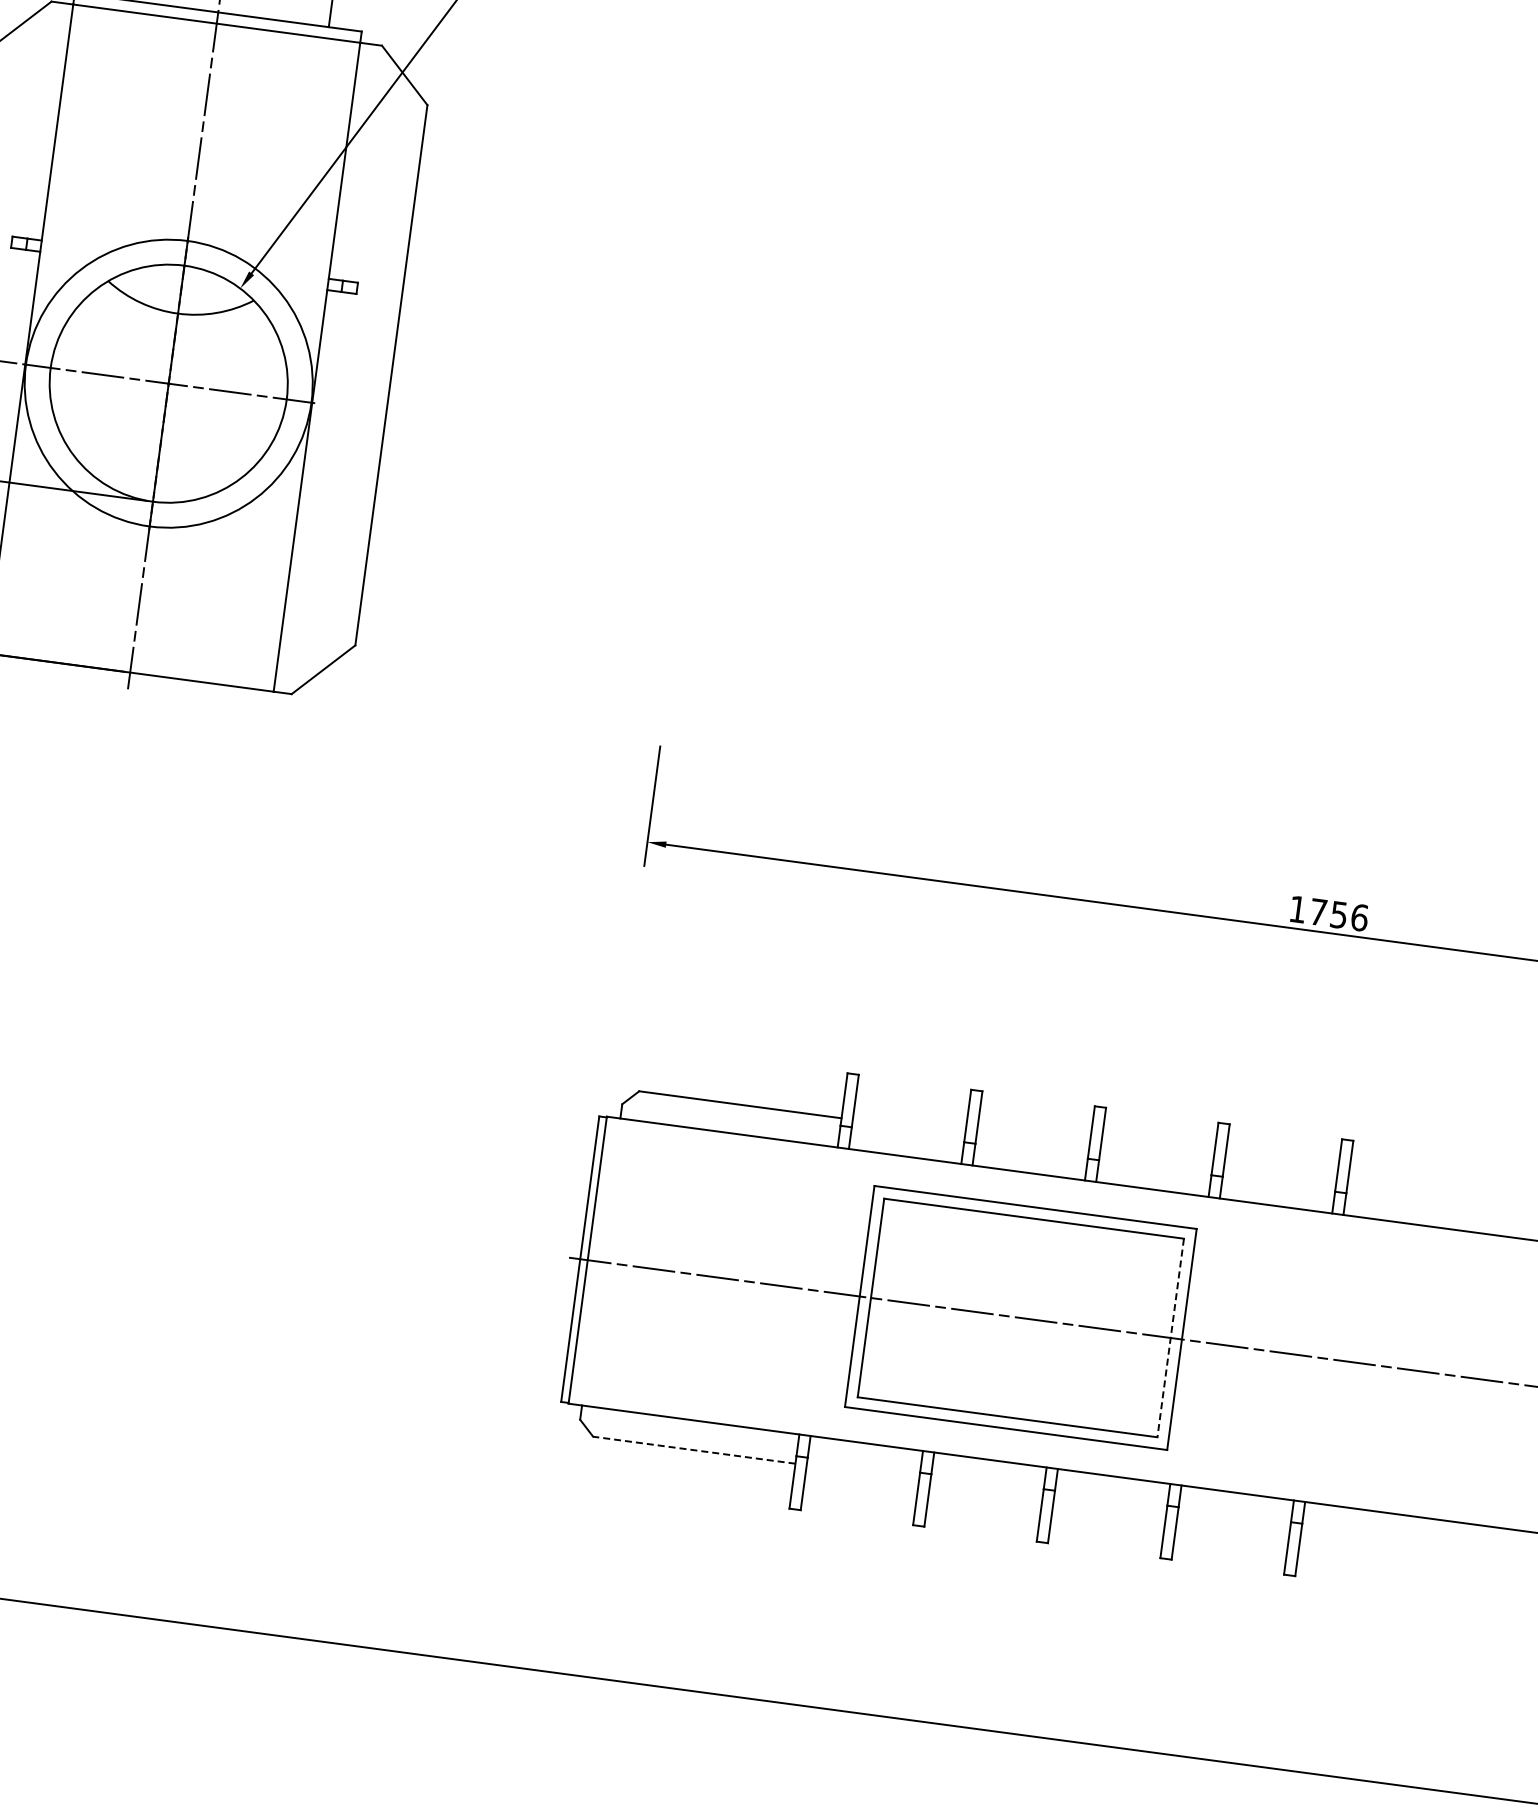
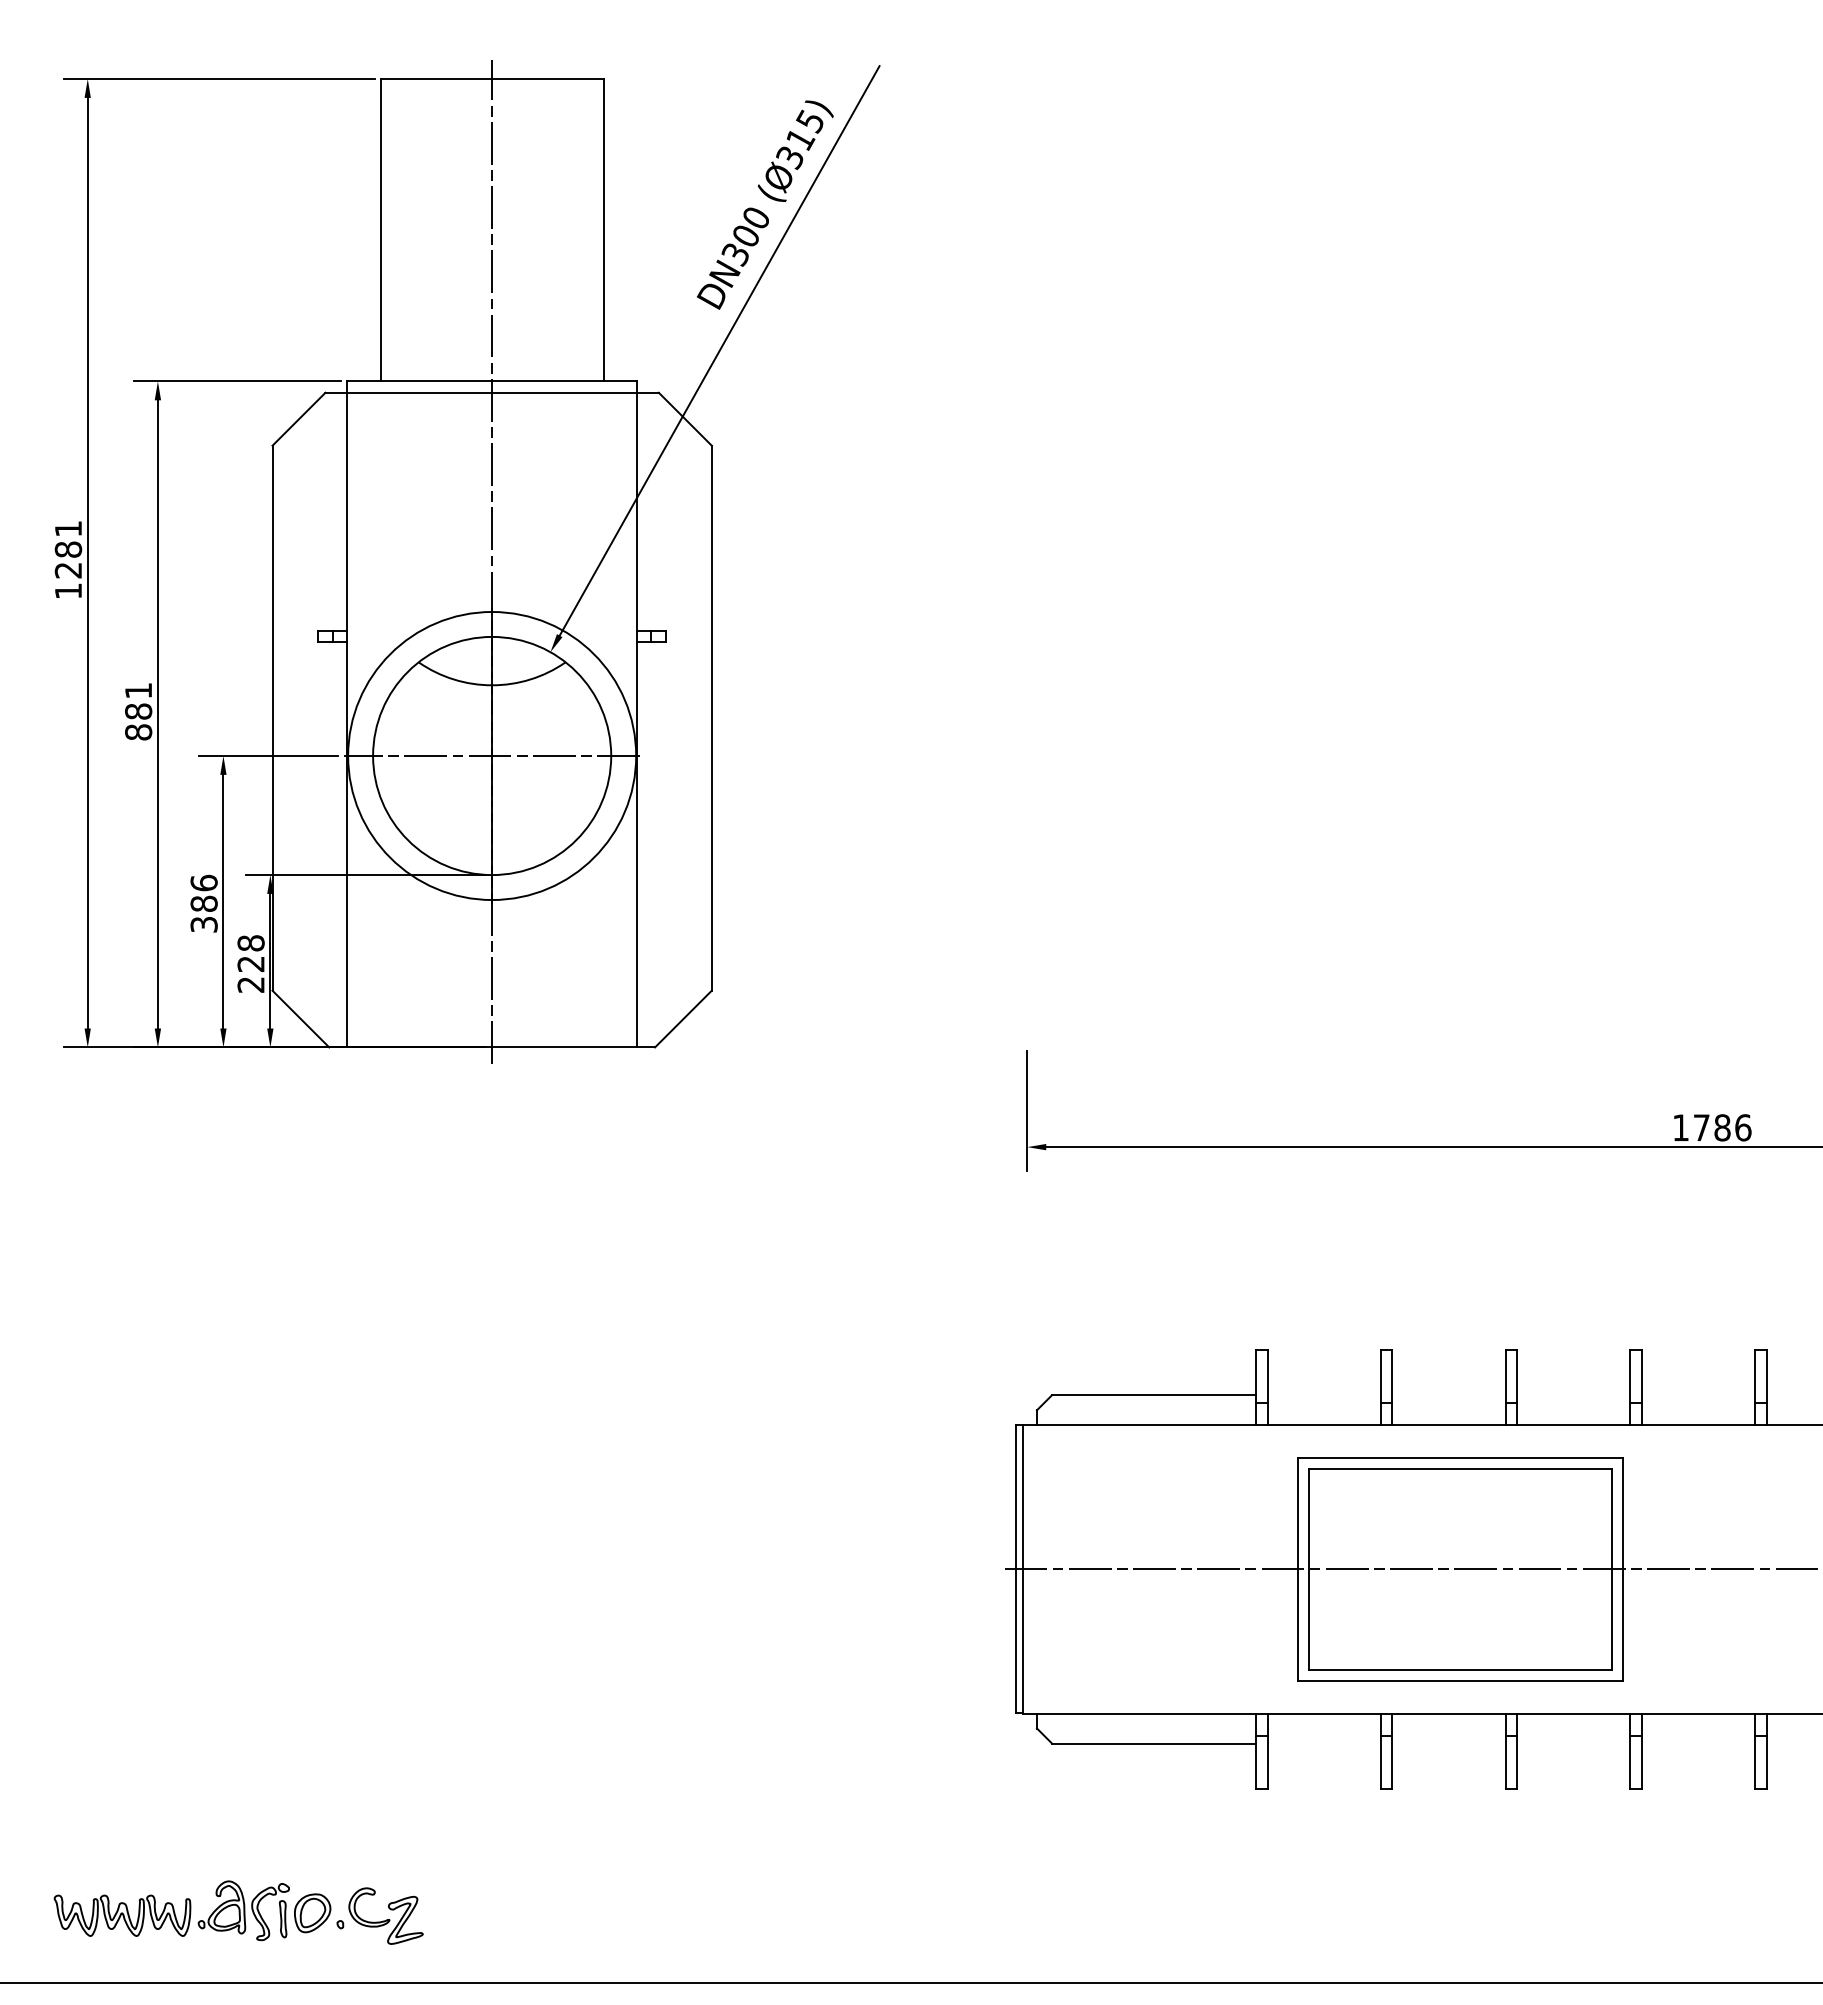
text: (1339, 914) -> (1722, 1127), 1756 -> 1786
line: (1170, 1338) -> (1611, 1569), dashed -> solid
line: (693, 1450) -> (1153, 1743), dashed -> solid

